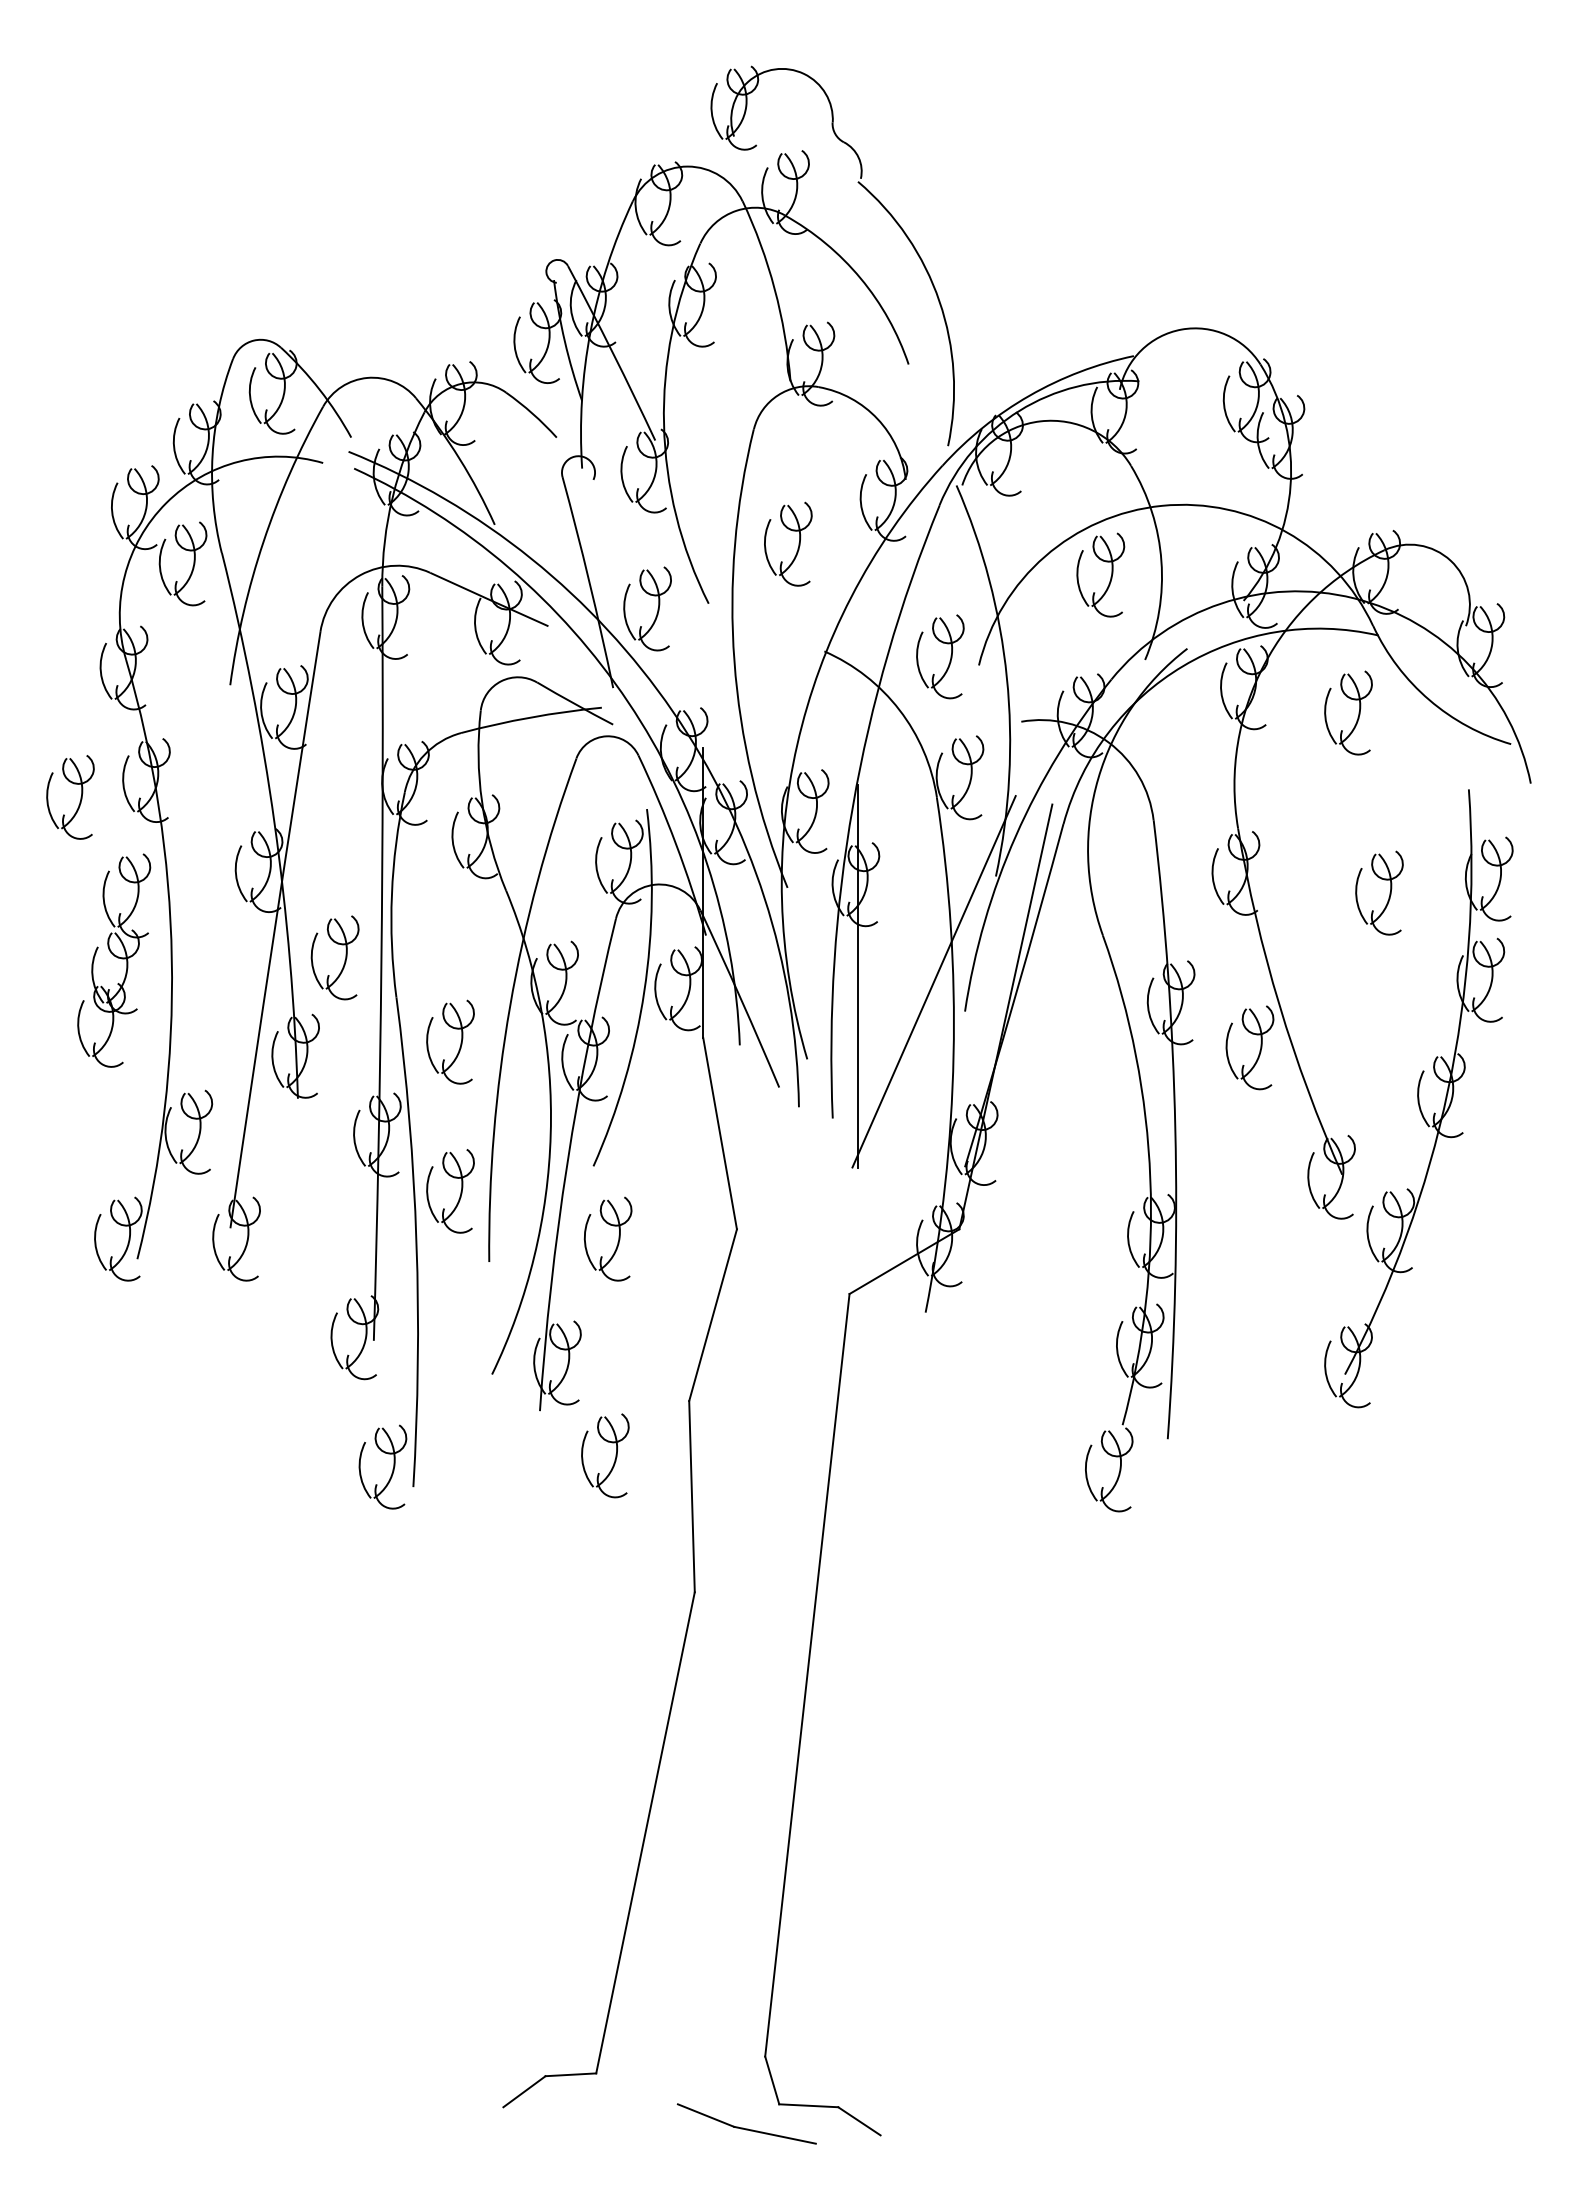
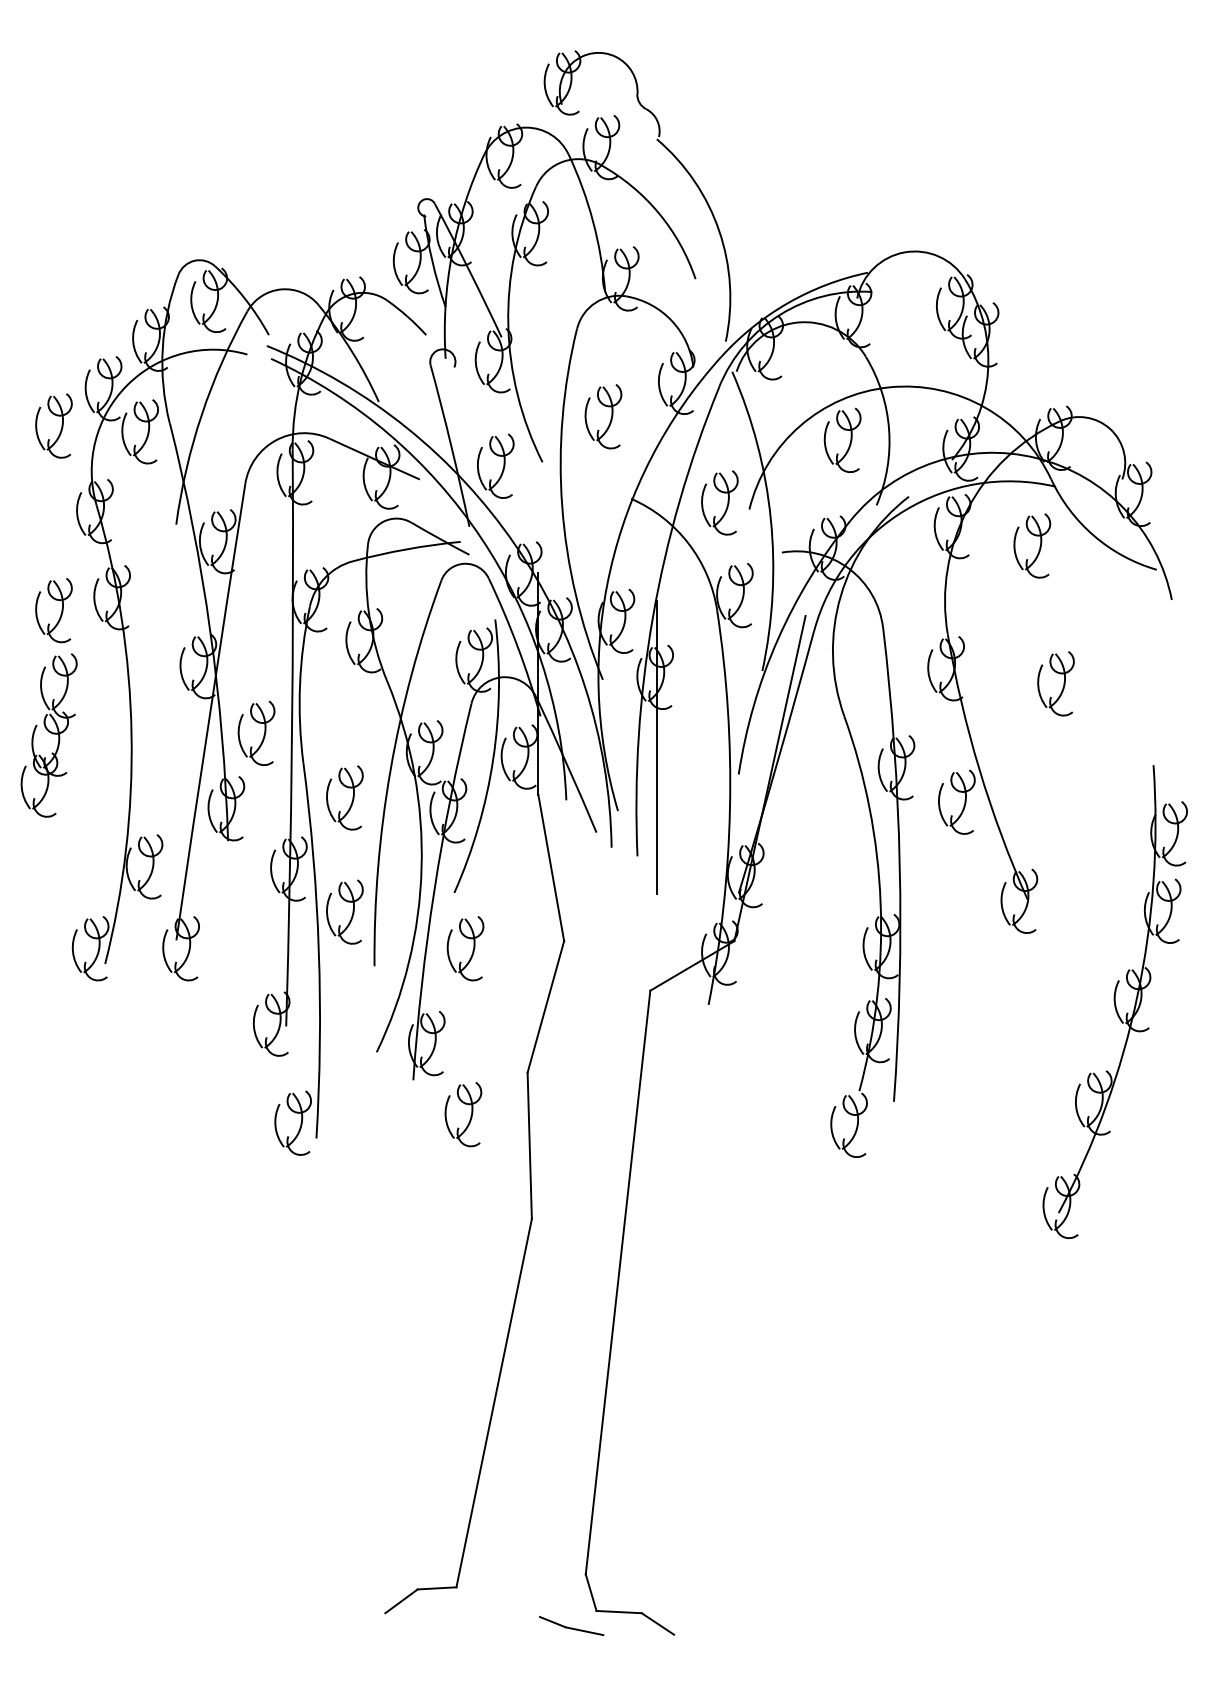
part: (79, 560) -> (60, 429), added
part: (114, 960) -> (49, 735), moved
line: (933, 981) -> (714, 751), removed
part: (1418, 1098) -> (1114, 1001), moved
part: (746, 2123) -> (571, 1625), size x0.6

